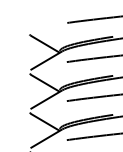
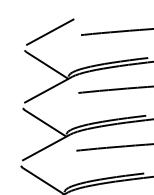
line: (46, 21) -> (50, 31), added

